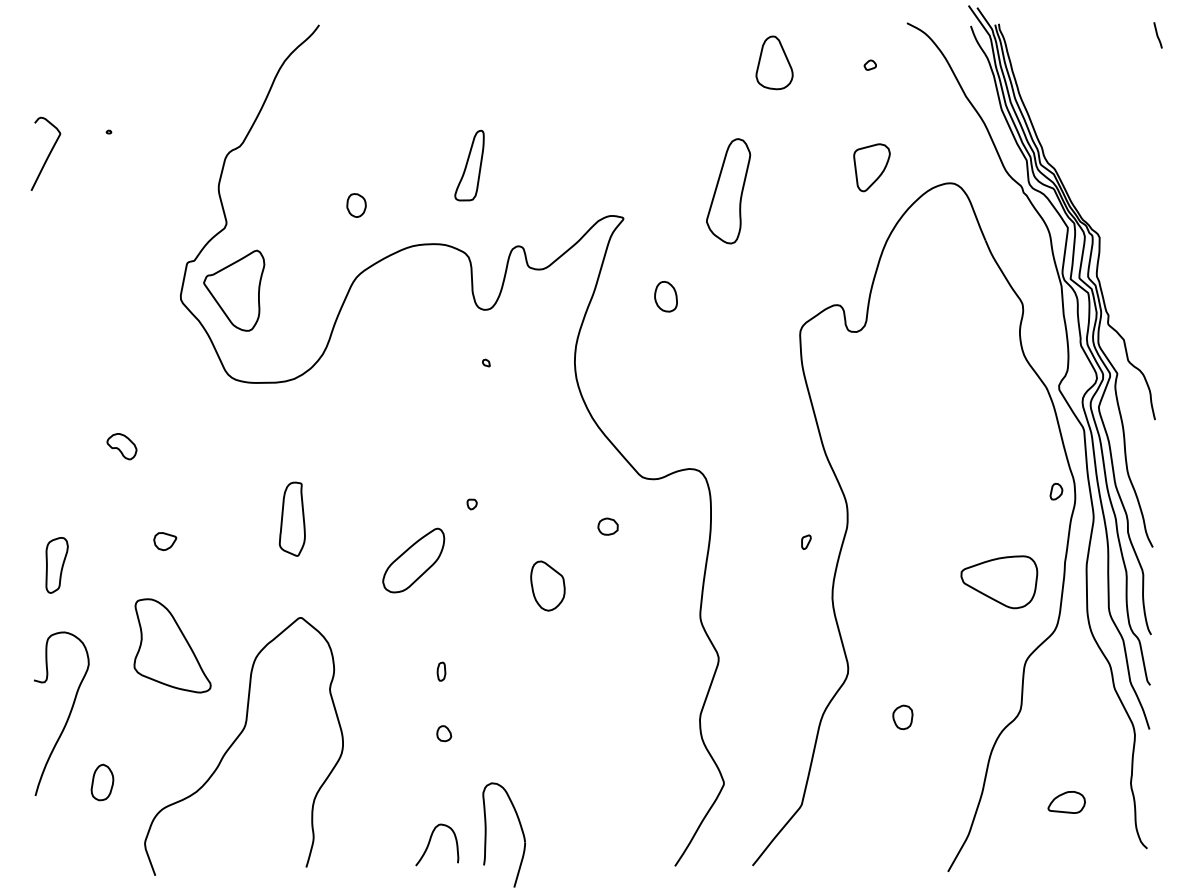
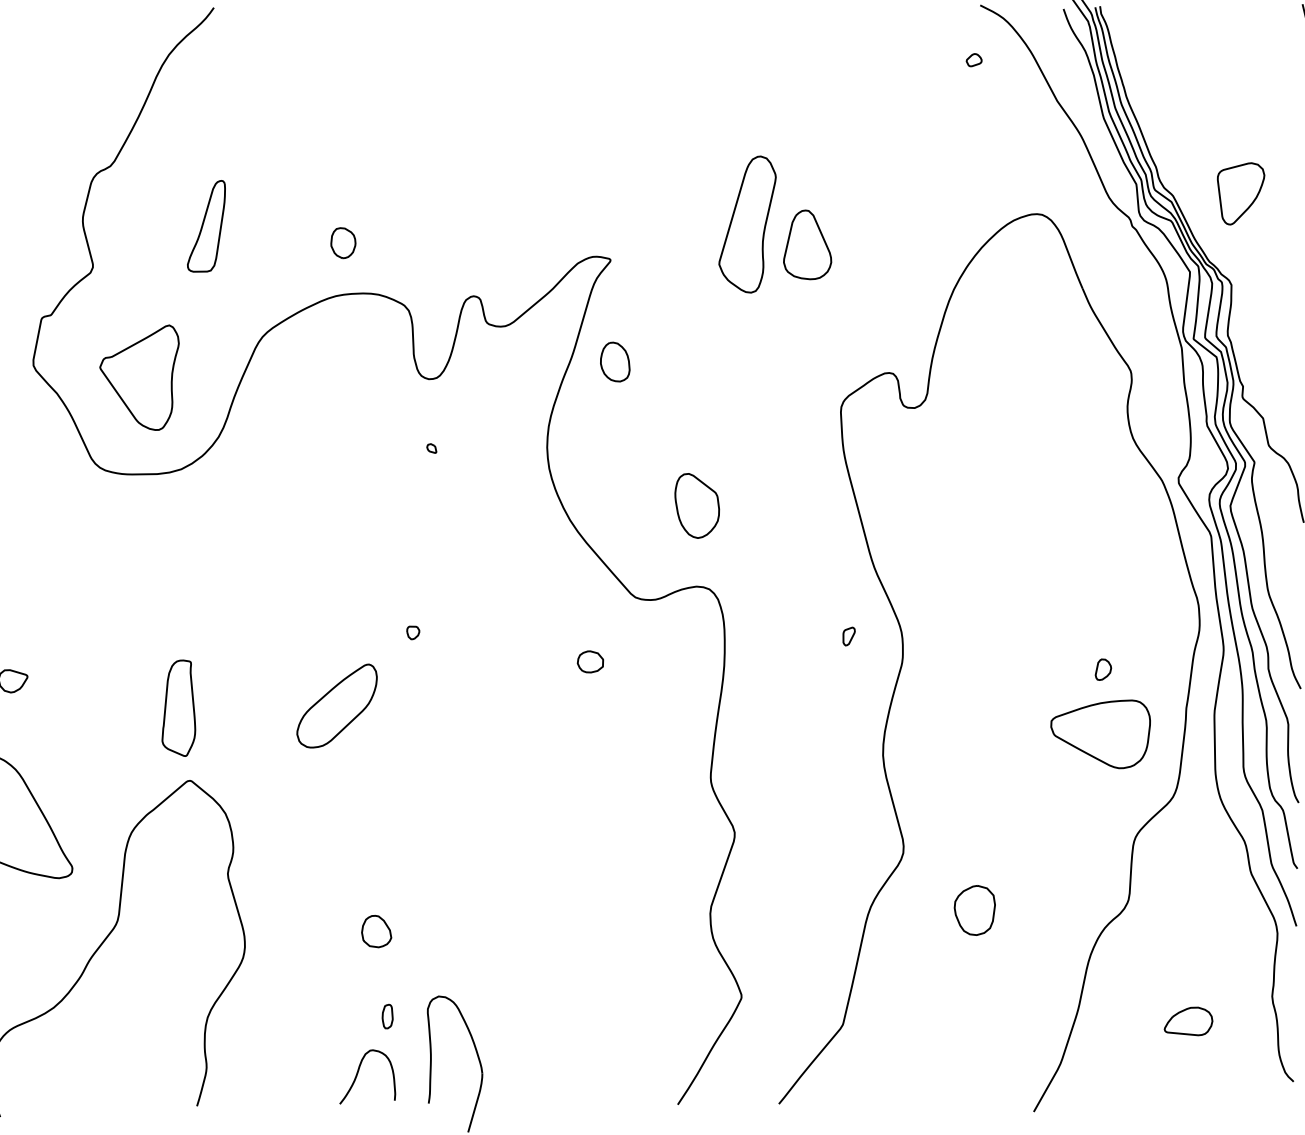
part: (774, 62) -> (807, 244), moved
part: (869, 64) -> (973, 59), moved
part: (469, 165) -> (206, 226), moved
part: (871, 167) -> (1240, 193), moved
part: (356, 205) -> (343, 243), moved
part: (234, 290) -> (139, 377), moved
part: (665, 296) -> (614, 361), moved
part: (1056, 491) -> (1103, 669), moved
part: (291, 518) -> (177, 707), moved
part: (806, 541) -> (849, 635), moved
part: (547, 585) -> (696, 505), moved
part: (441, 671) -> (387, 1016), moved
part: (902, 717) -> (974, 910), size x1.6
part: (444, 733) -> (377, 931), size x1.6

